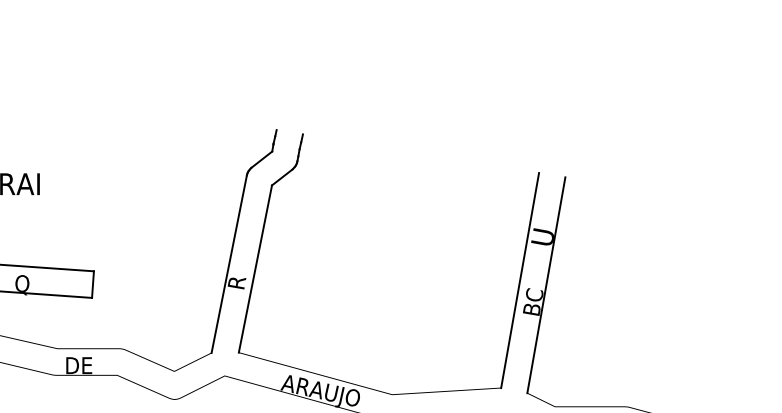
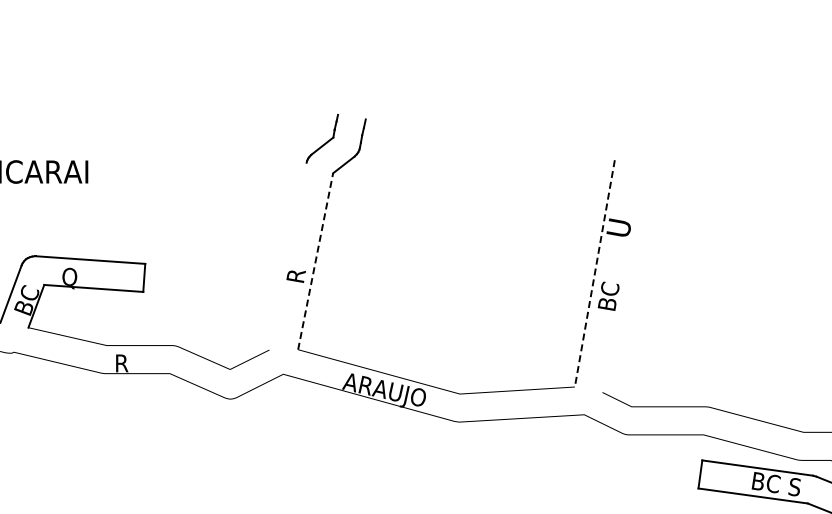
line: (228, 264) -> (287, 256), removed
line: (255, 269) -> (315, 261), solid -> dashed
line: (519, 281) -> (594, 274), solid -> dashed
line: (546, 285) -> (622, 278), removed
text: (79, 365) -> (130, 363), DE -> R

